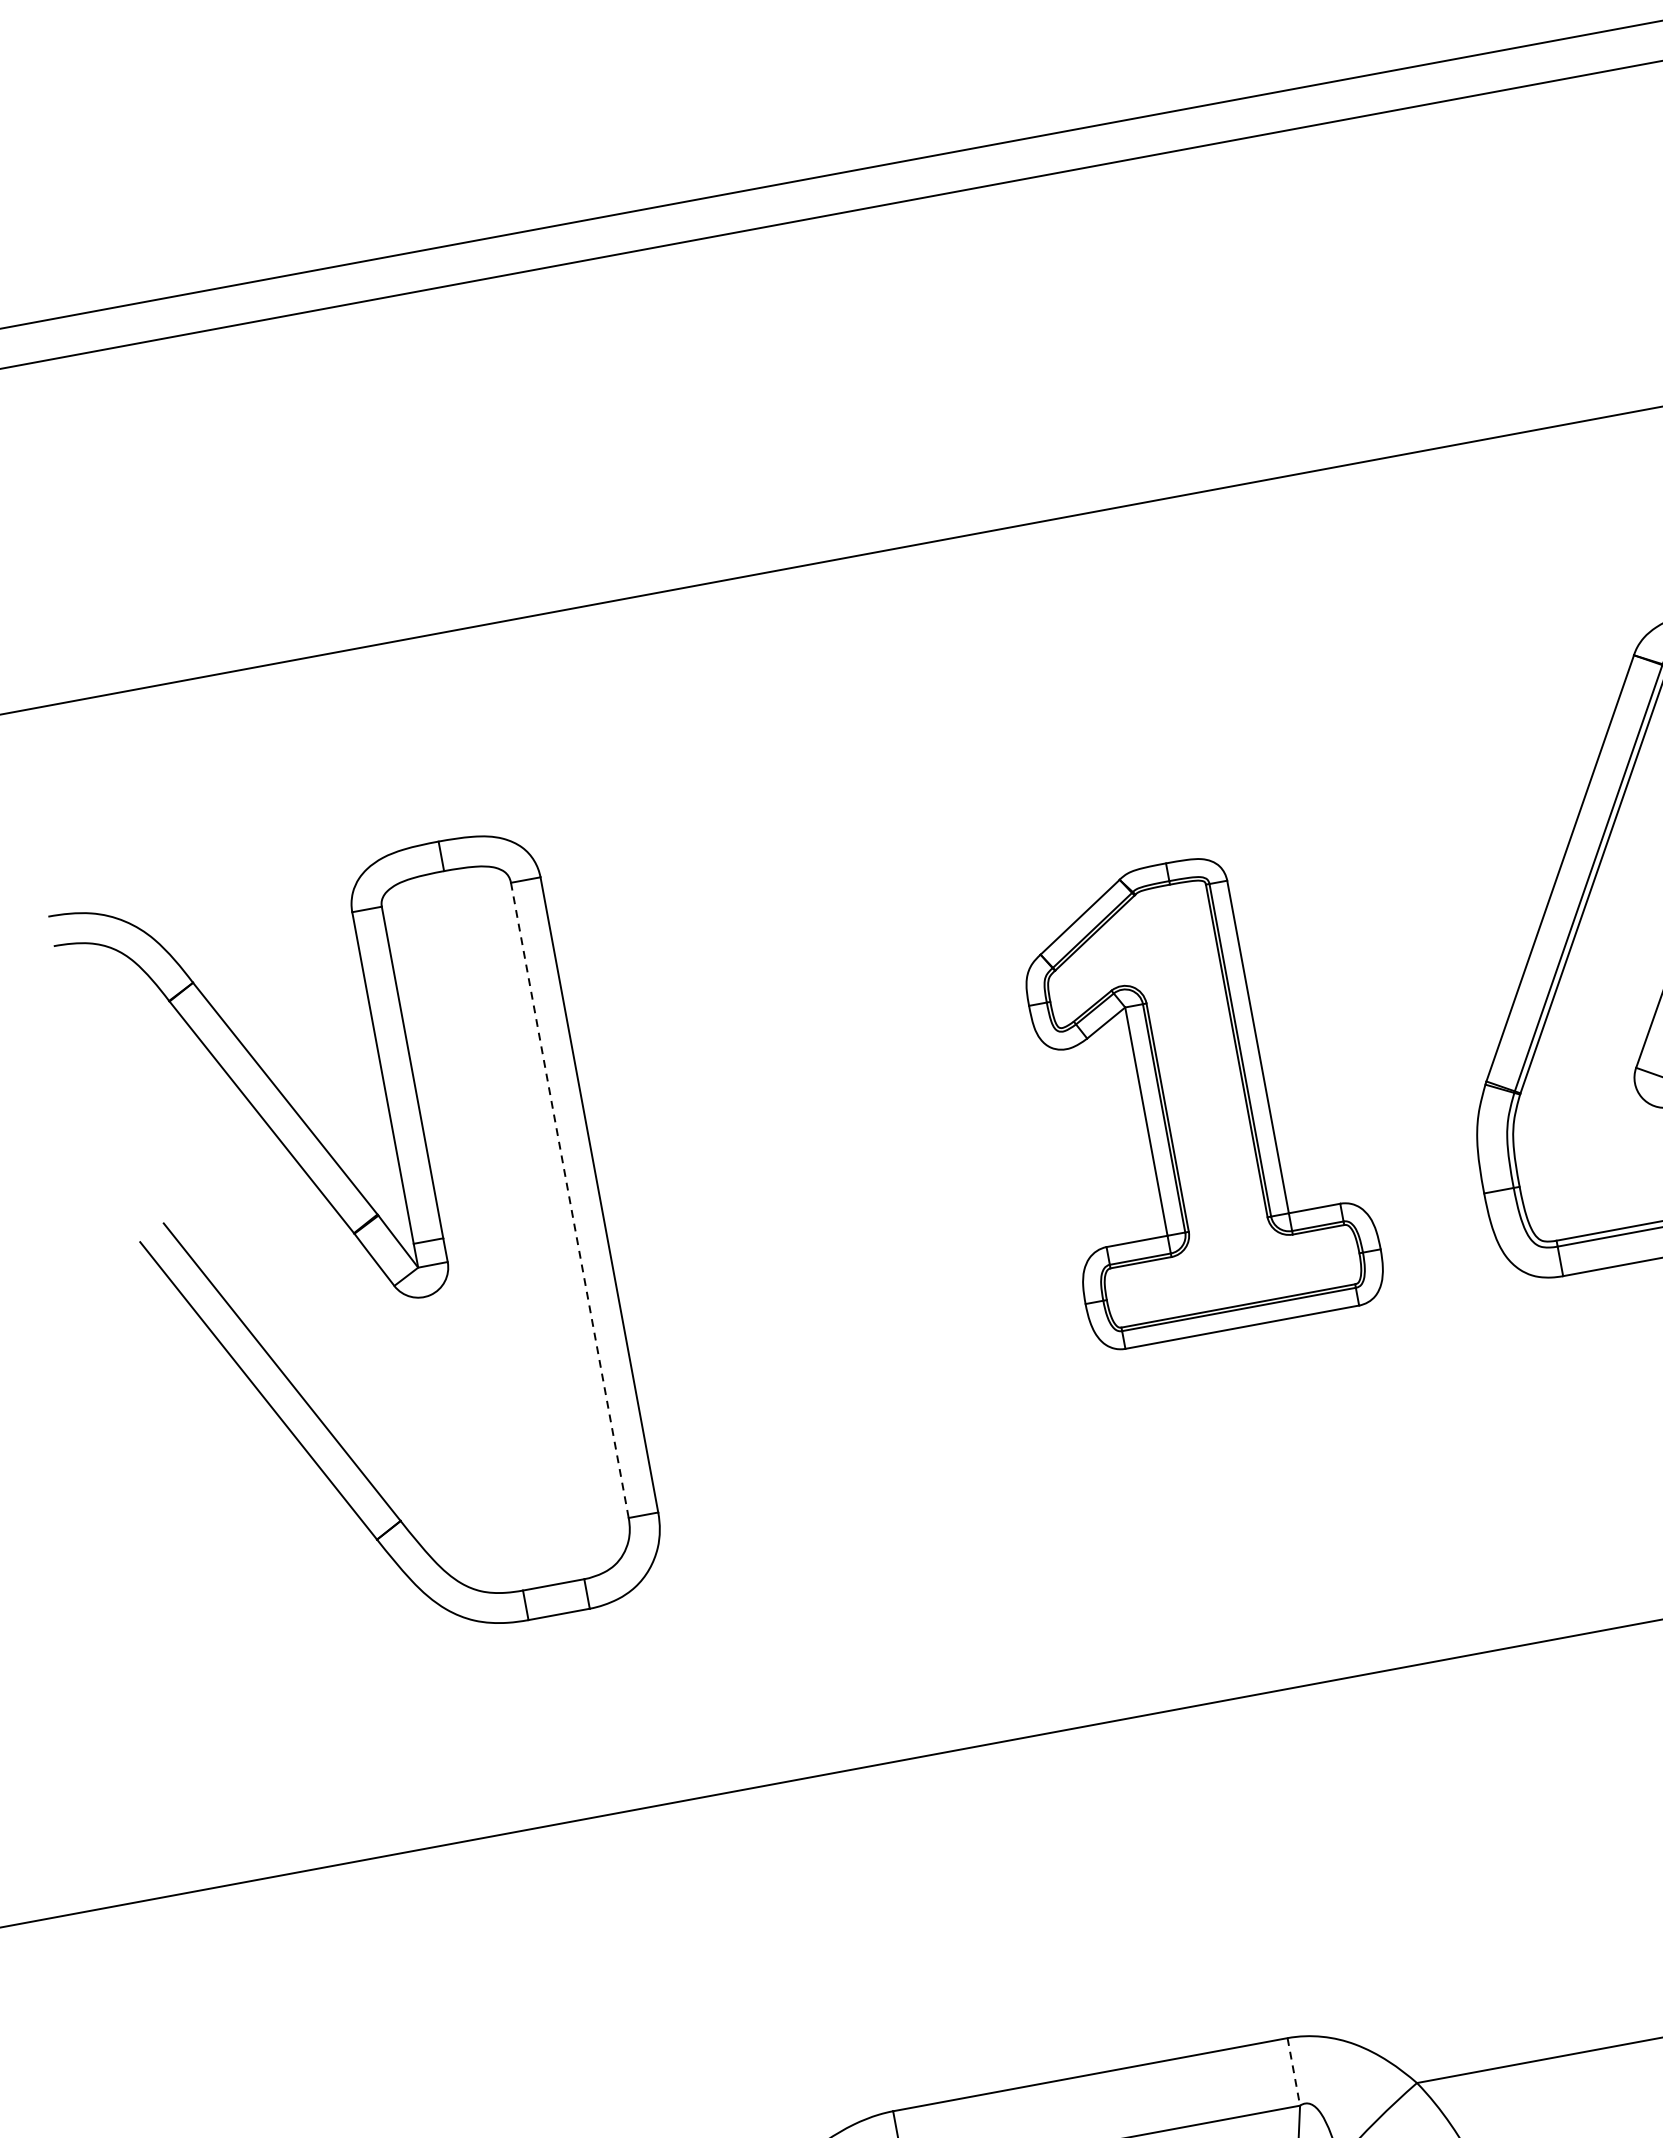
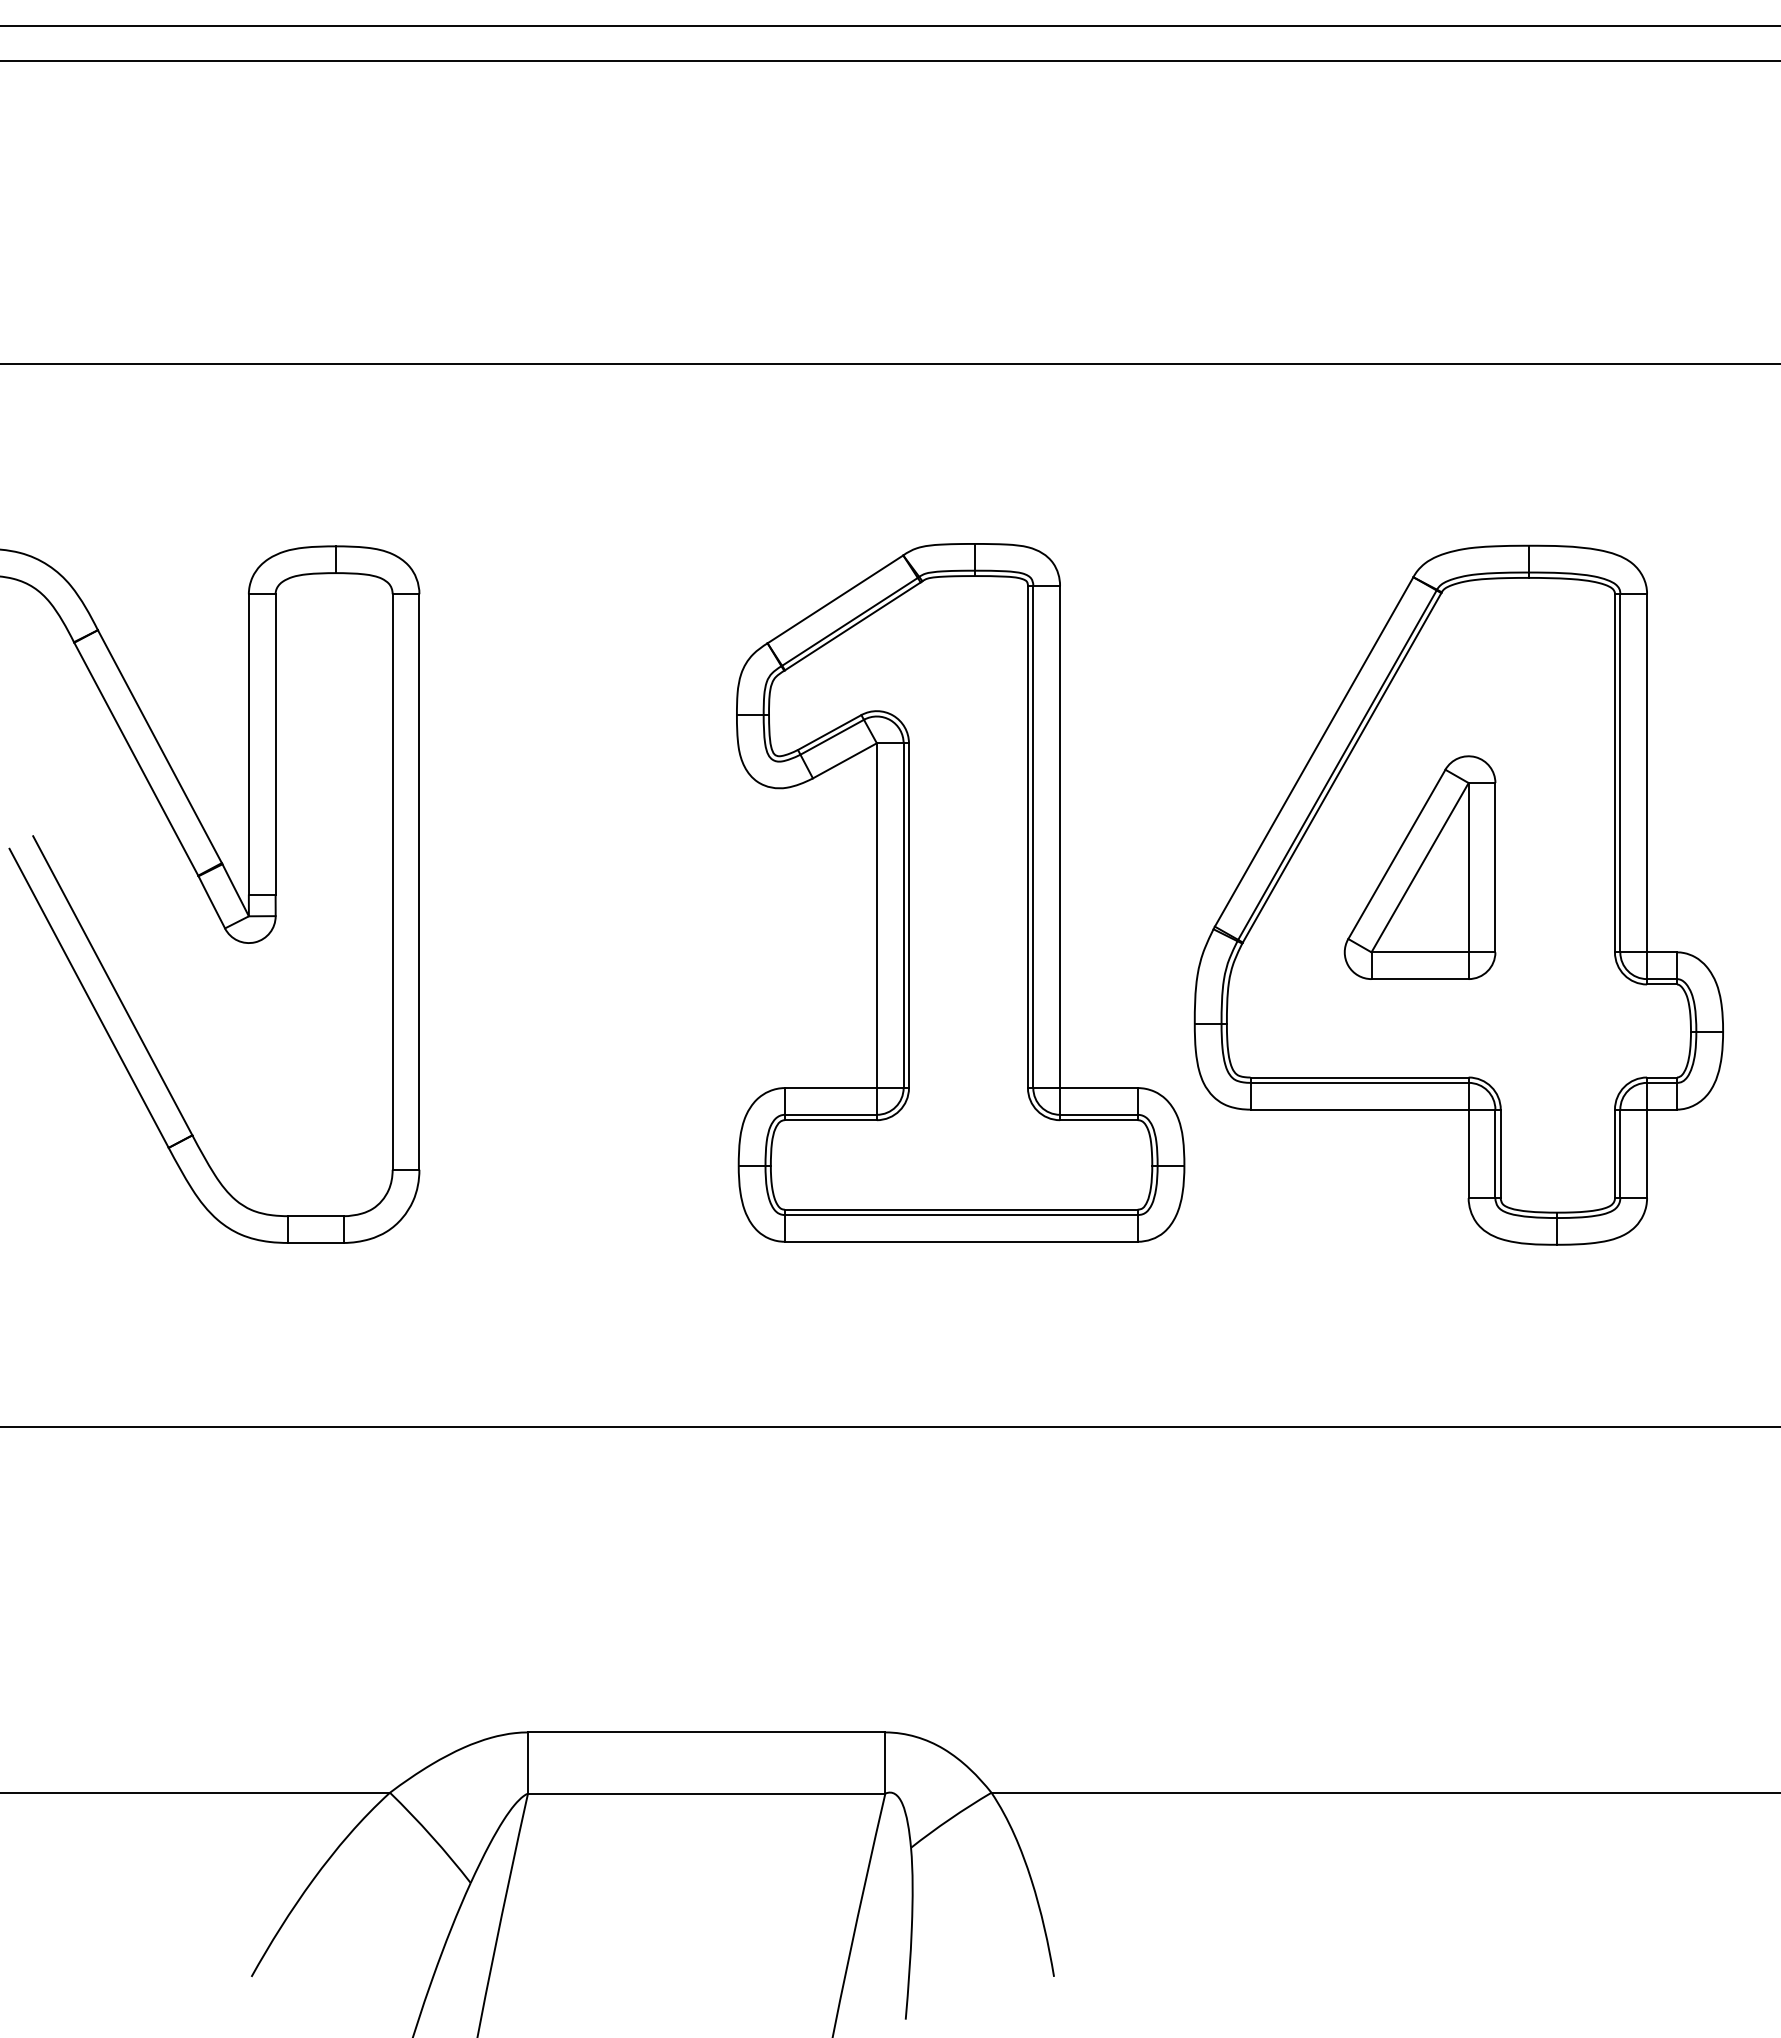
part: (1198, 1095) -> (960, 892), size x1.67
line: (569, 1200) -> (392, 882), dashed -> solid
line: (1294, 2072) -> (885, 1763), dashed -> solid

